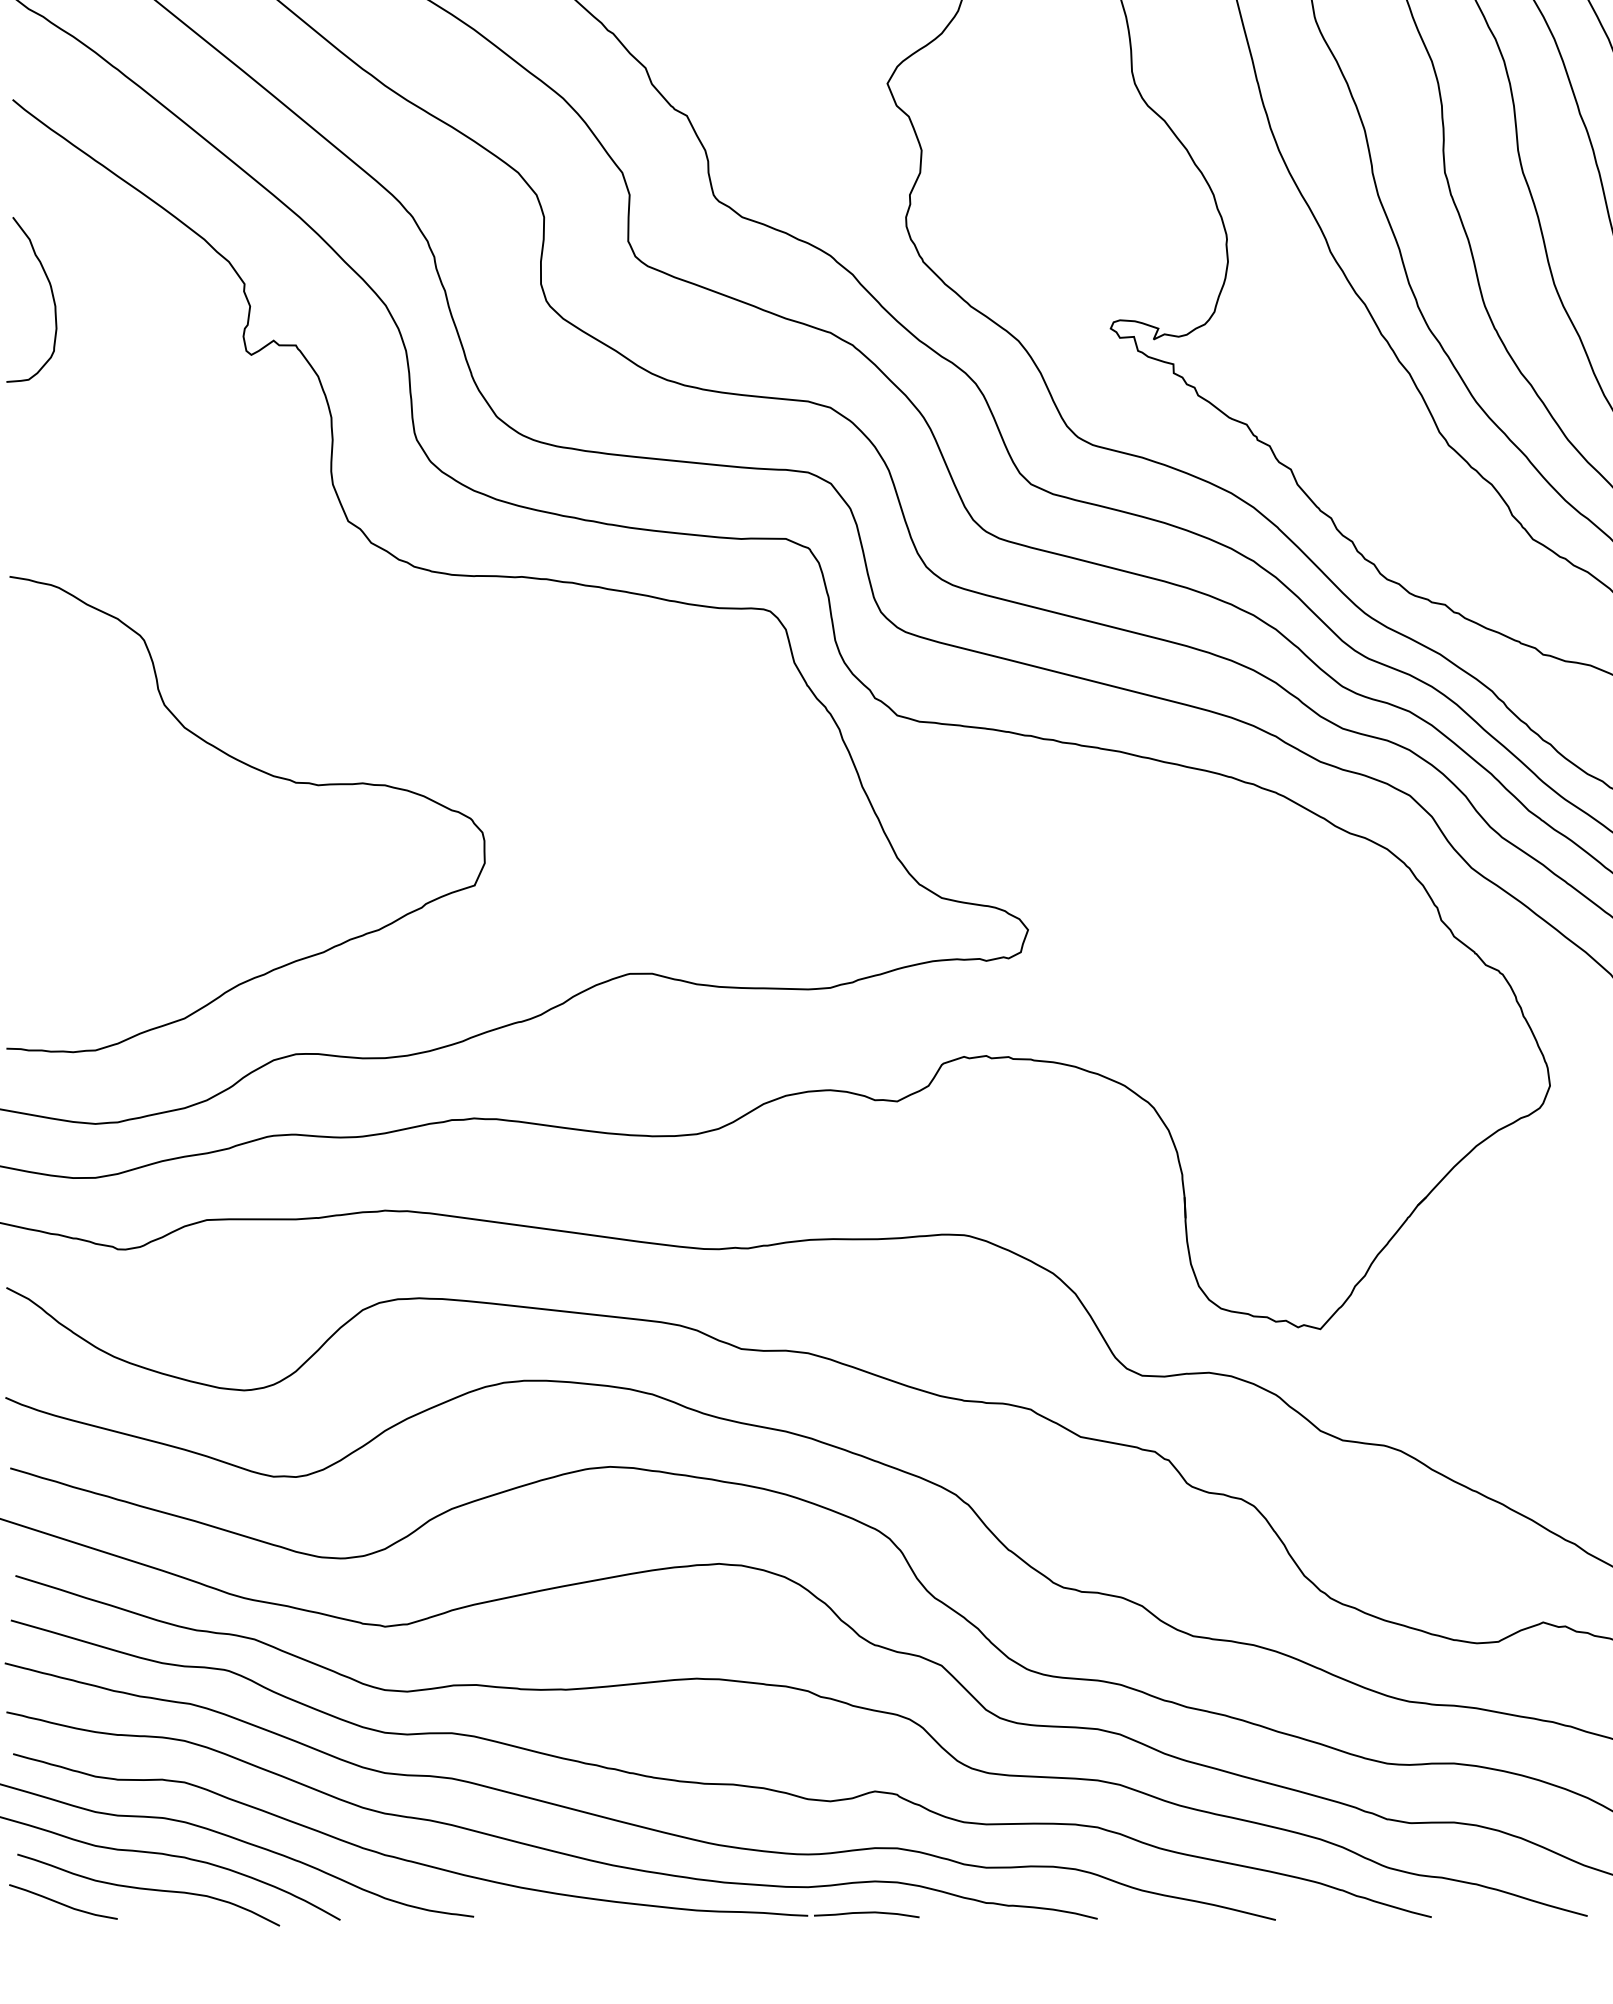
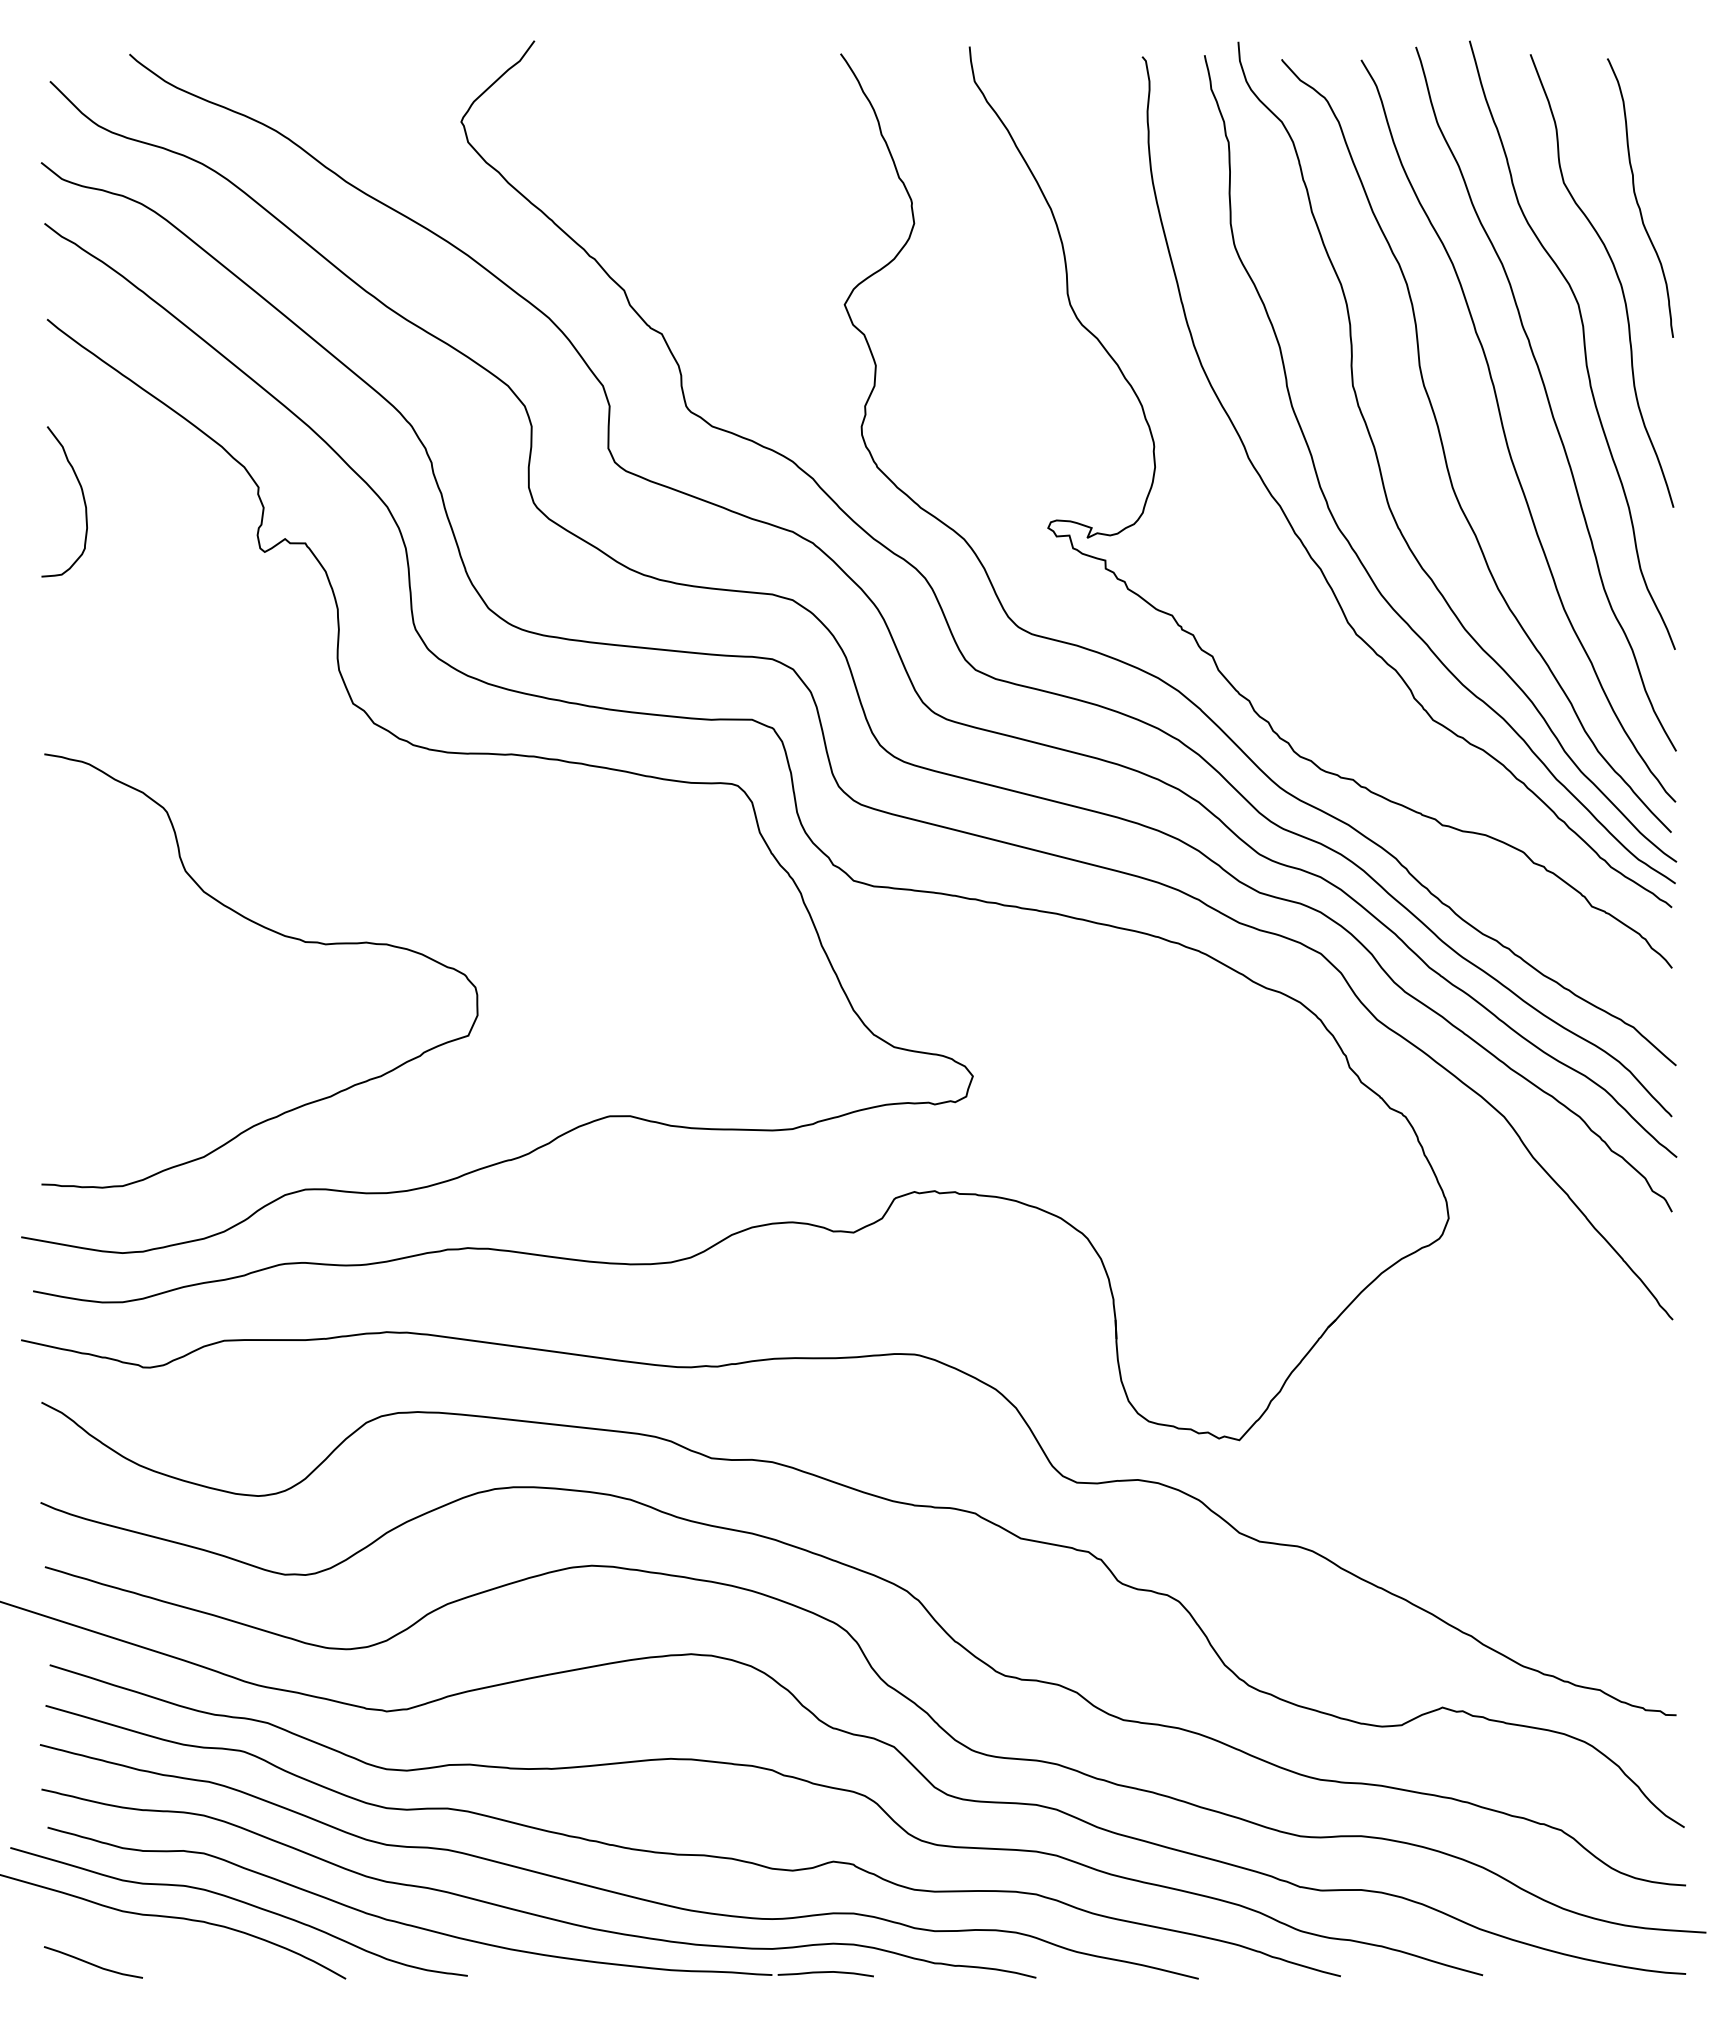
curve: (147, 1890) -> (170, 1951), removed

